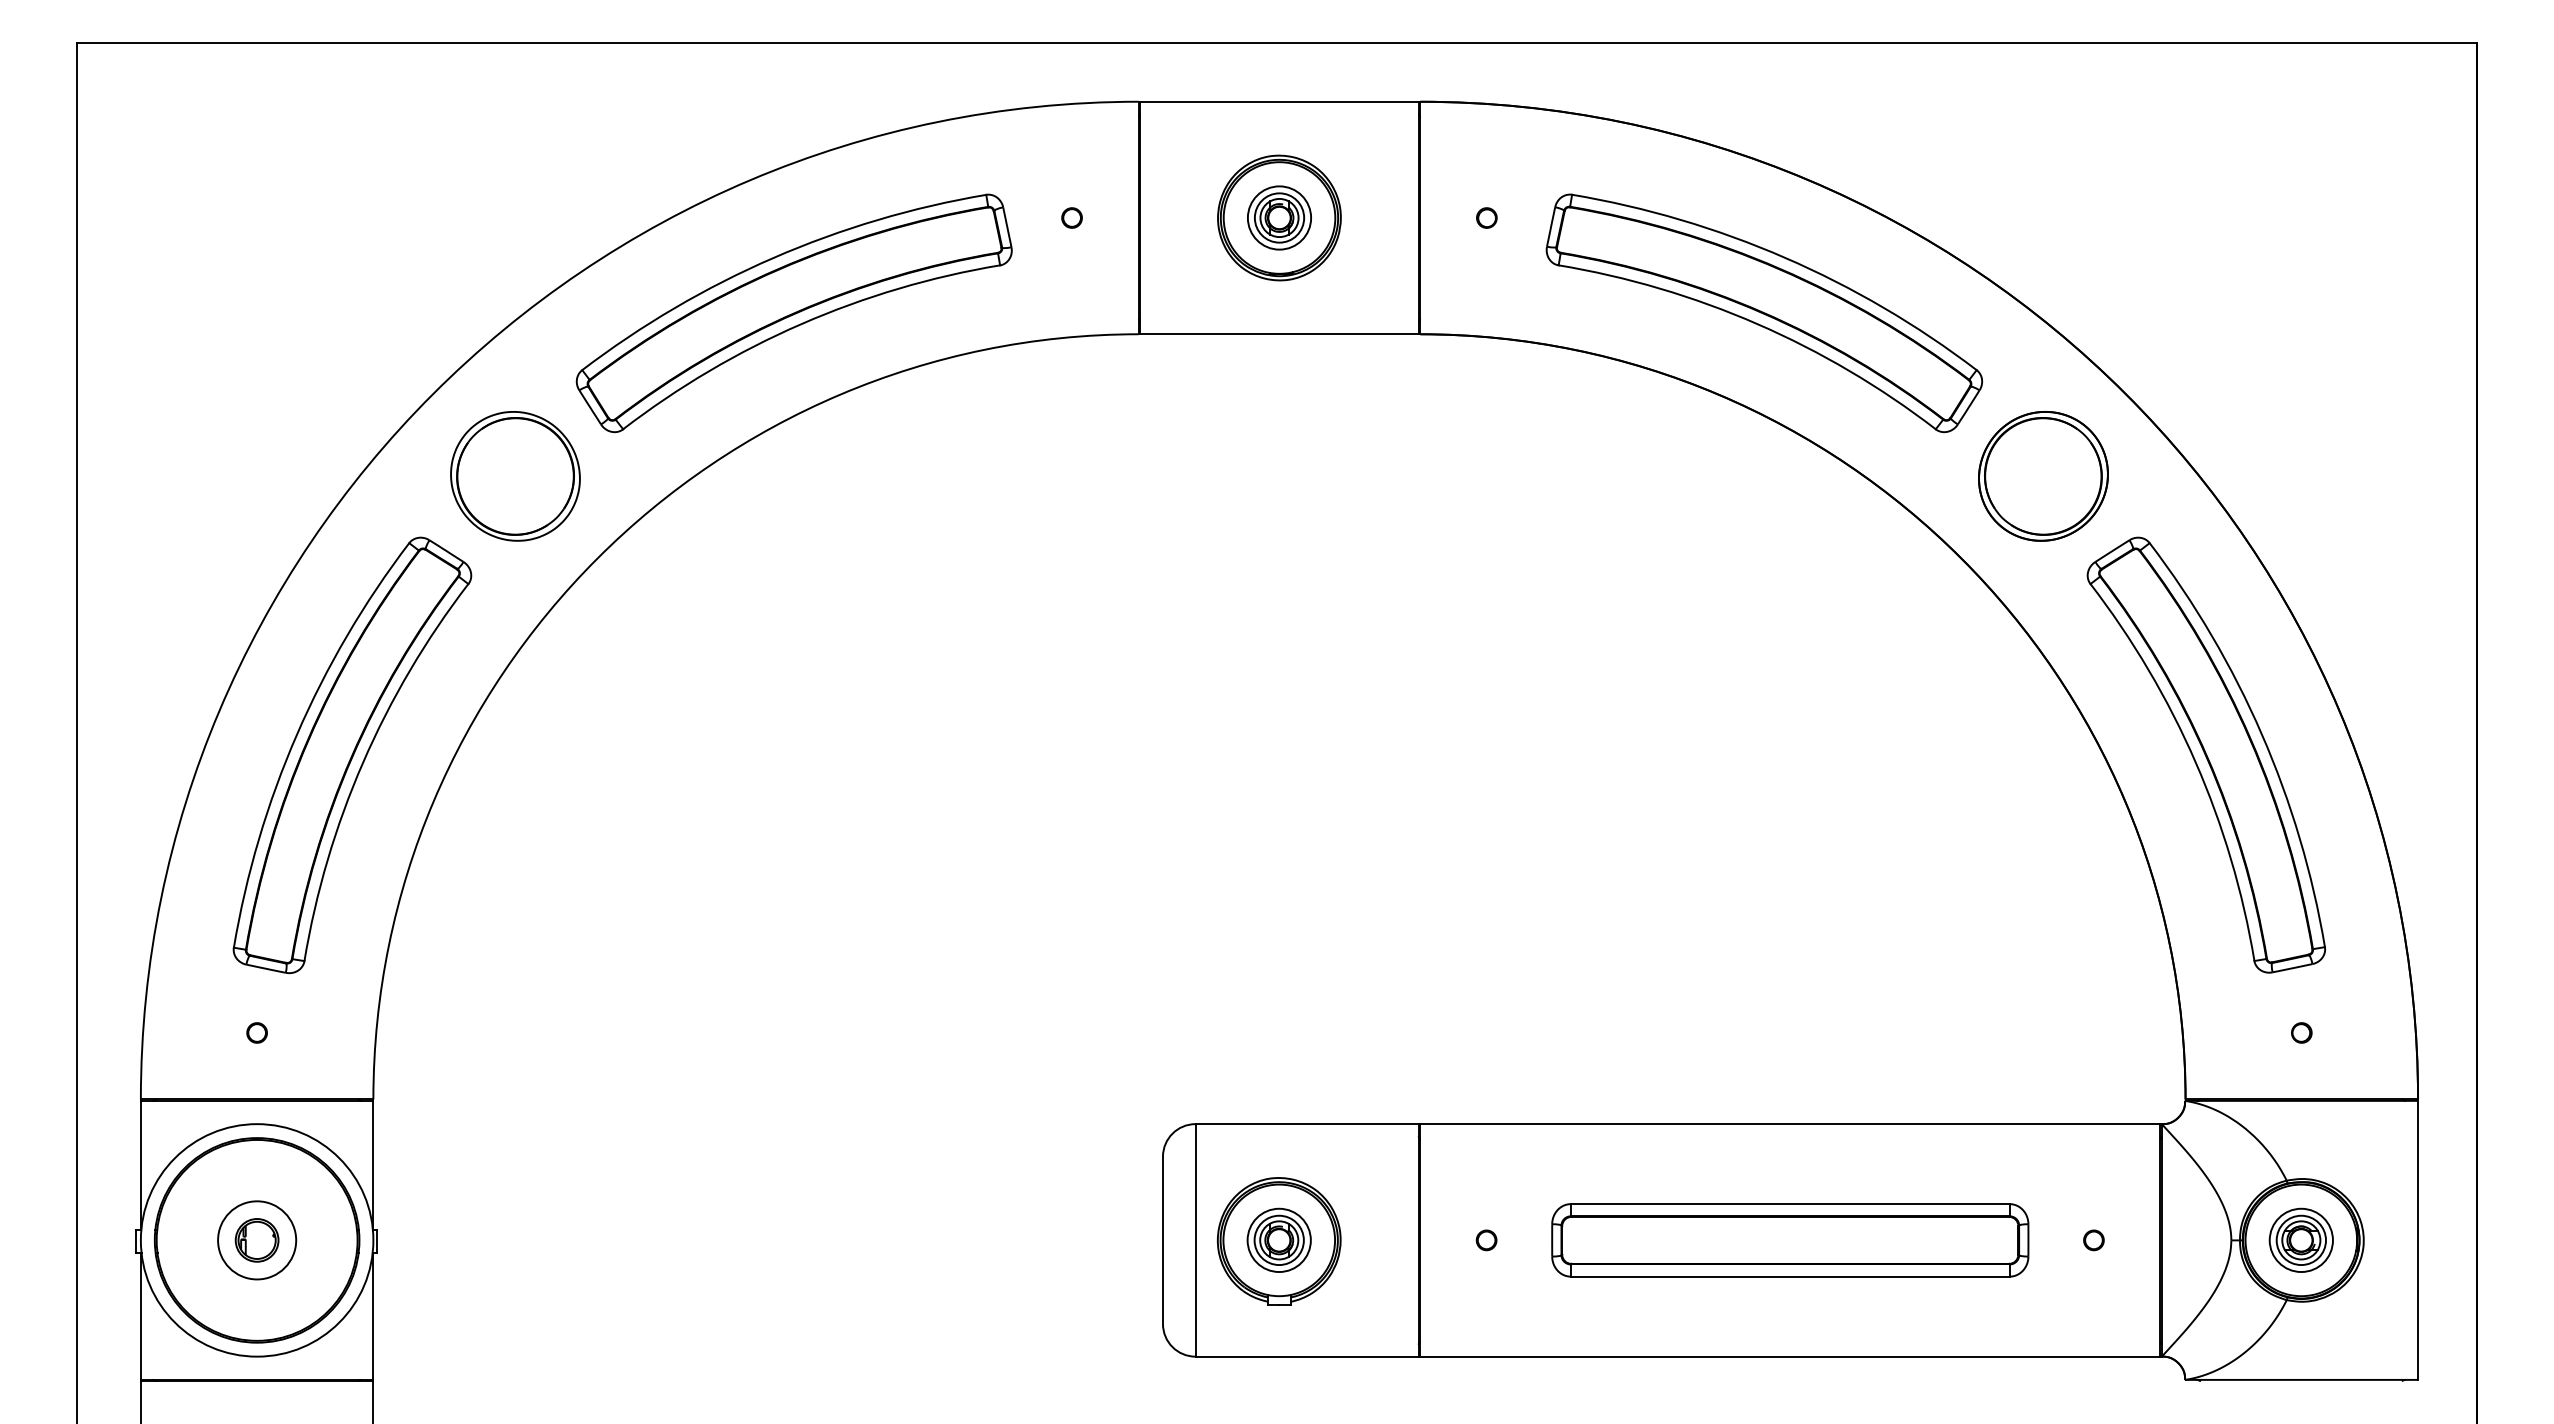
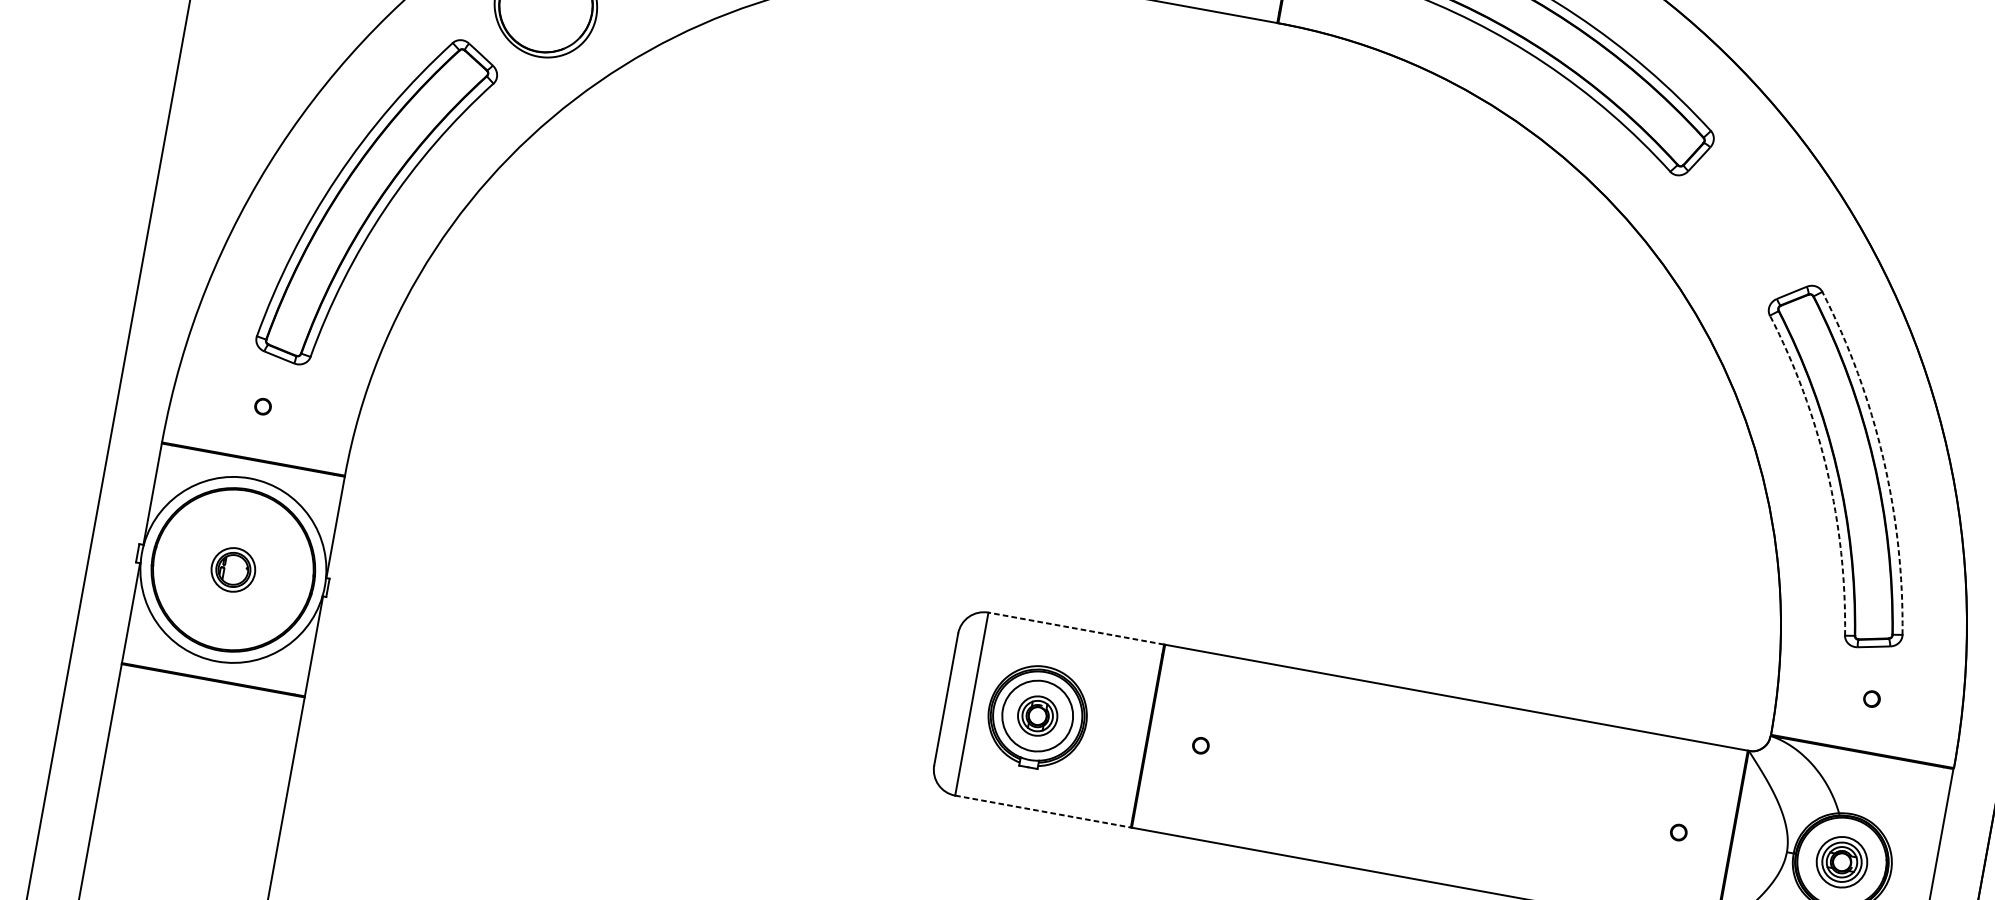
part: (2043, 476) -> (1748, 224), removed
arc: (2261, 734) -> (1882, 458), solid -> dashed
arc: (2195, 762) -> (1827, 471), solid -> dashed
line: (1307, 1124) -> (1076, 628), solid -> dashed
circle: (257, 1240) -> (233, 570), size x0.7
circle: (1278, 1240) -> (1037, 716), size x1.4
part: (1790, 1240) -> (1439, 789), removed
line: (1307, 1356) -> (1043, 811), solid -> dashed

